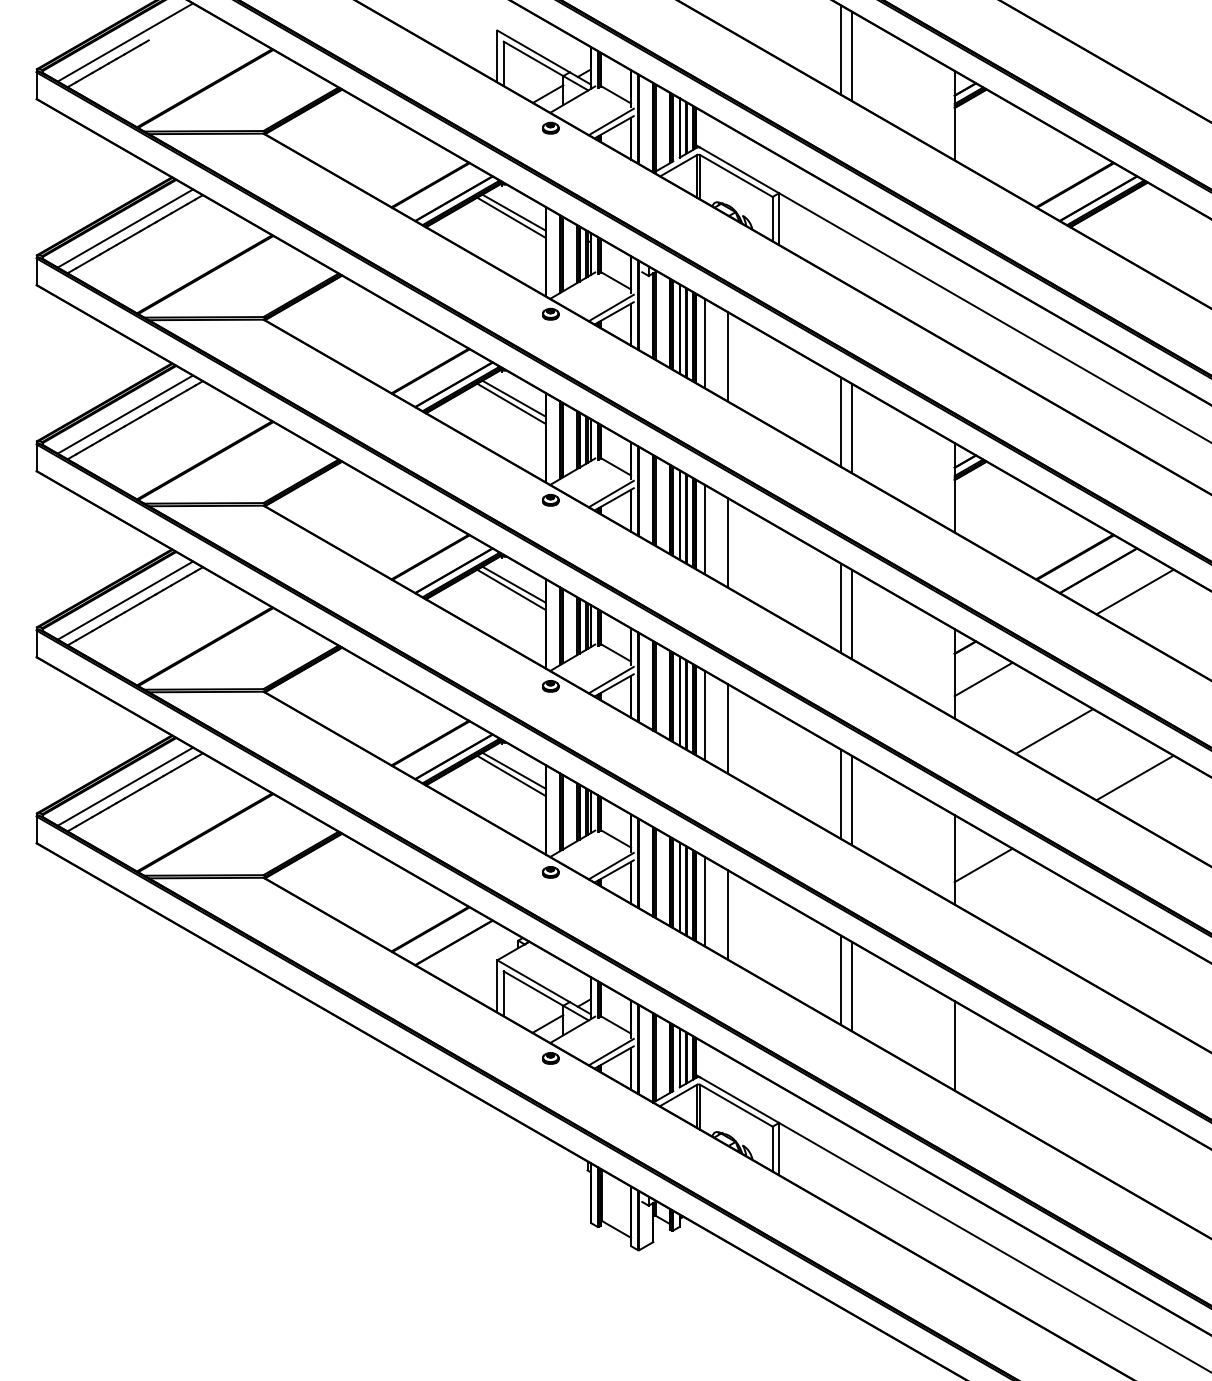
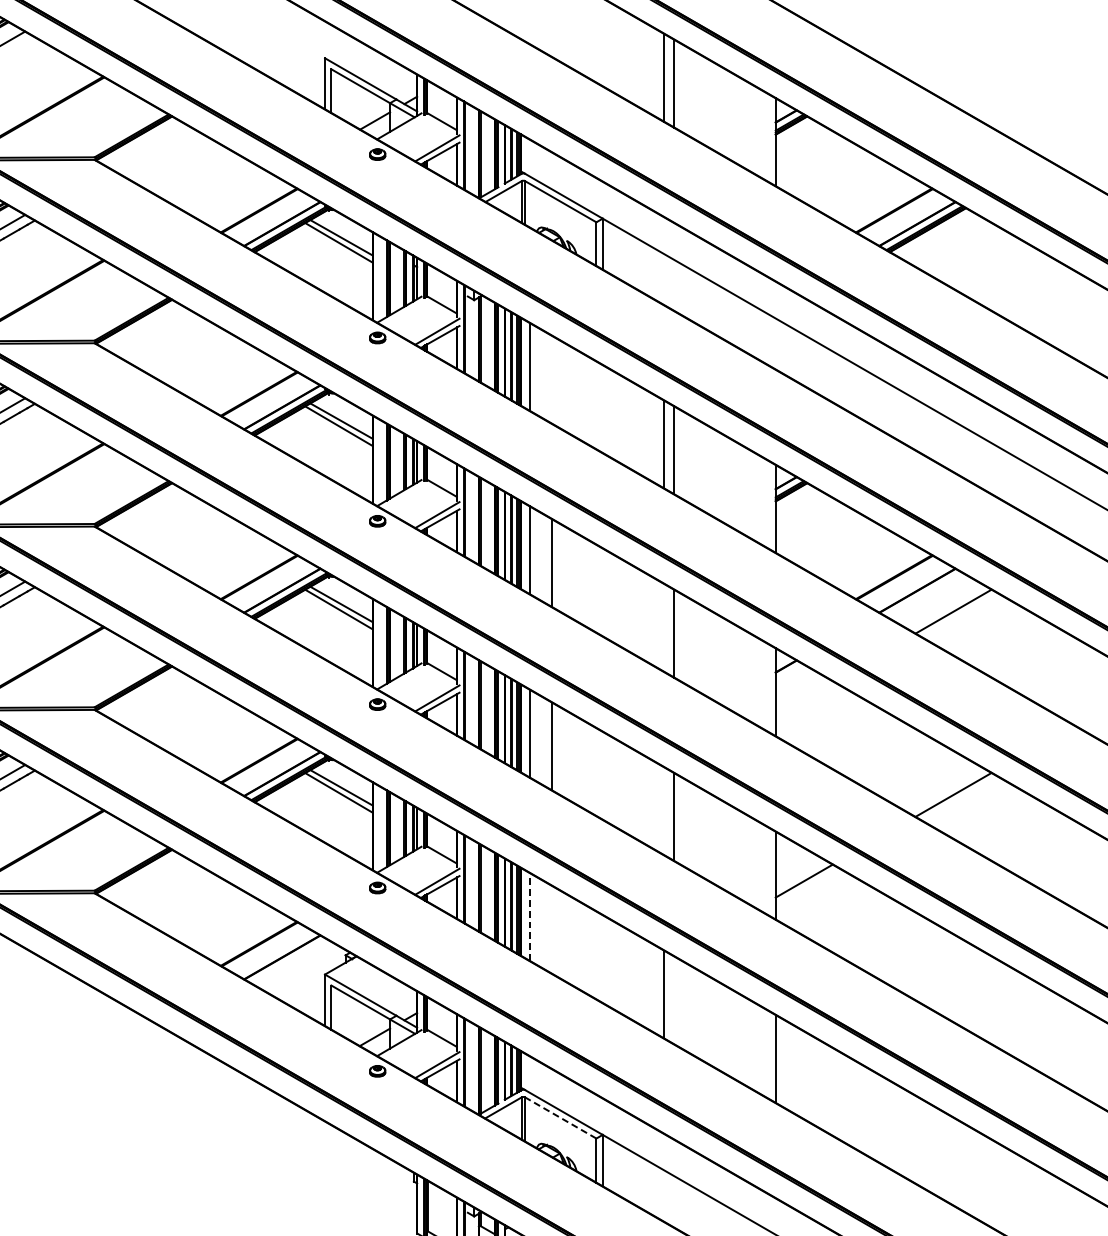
line: (727, 356) -> (551, 379), removed
line: (841, 608) -> (664, 627), removed
line: (983, 679) -> (804, 697), removed
line: (1054, 731) -> (874, 749), removed
line: (841, 794) -> (664, 811), removed
line: (705, 901) -> (530, 916), solid -> dashed
line: (727, 914) -> (551, 929), removed
line: (851, 985) -> (674, 999), removed
line: (736, 1105) -> (560, 1117), solid -> dashed

